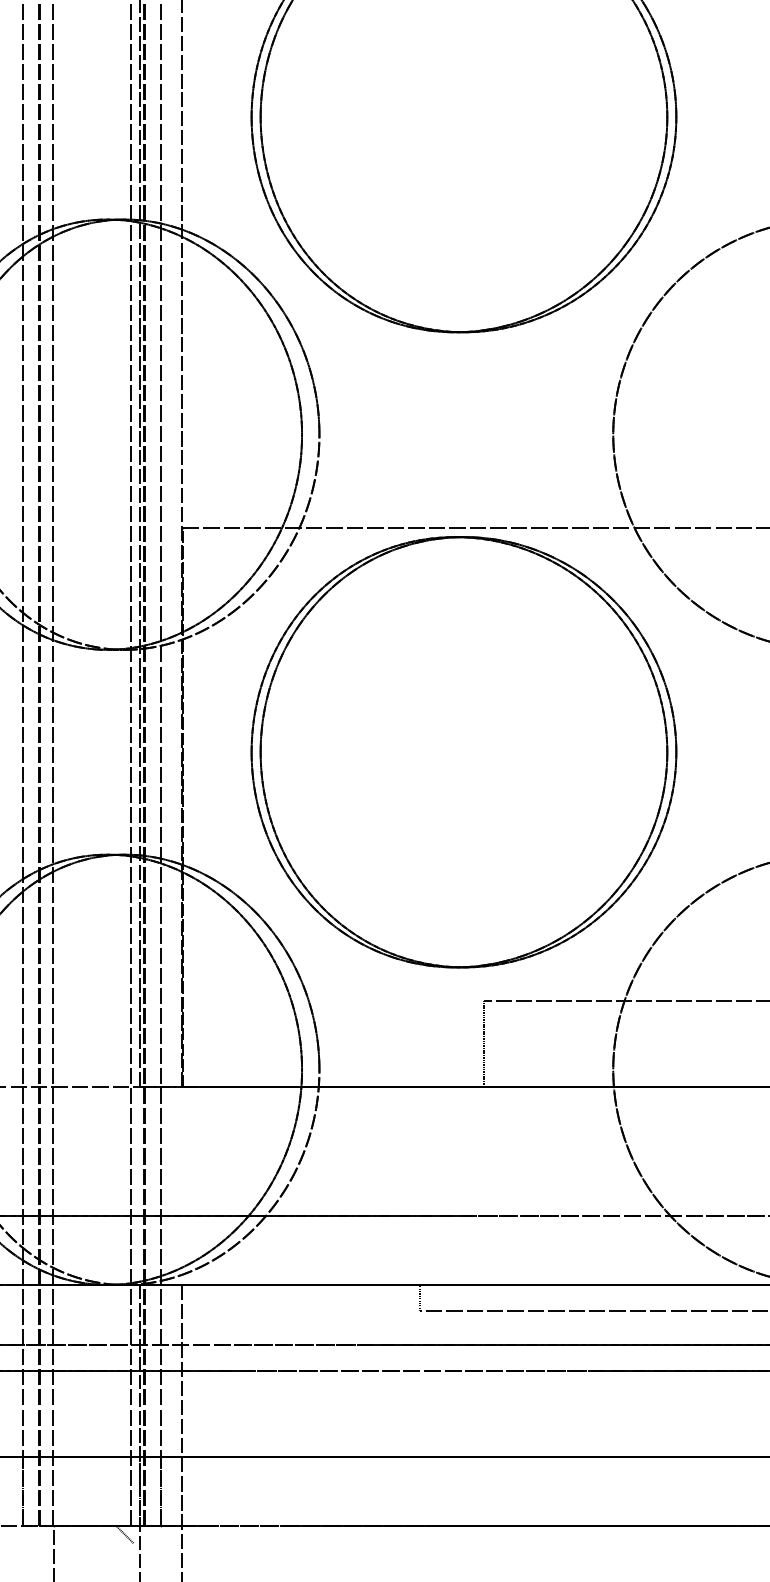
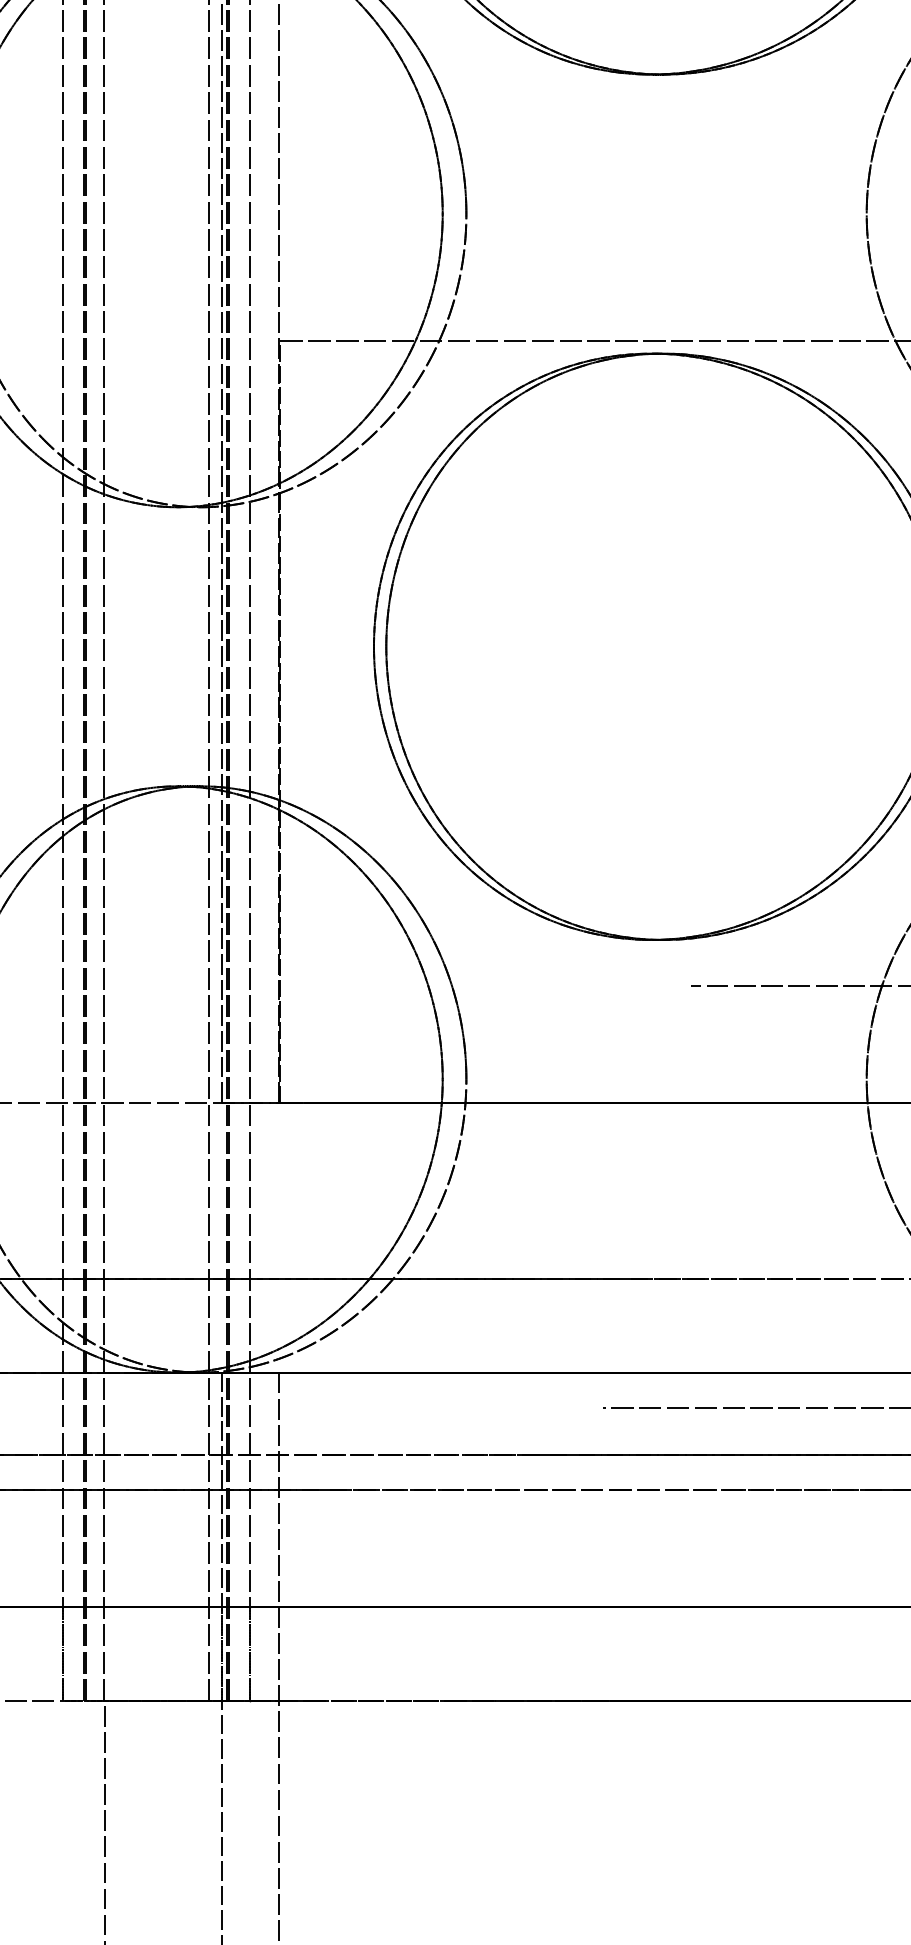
line: (484, 1044) -> (691, 1044), removed
line: (419, 1297) -> (602, 1389), removed
line: (124, 1534) -> (200, 1712), removed

